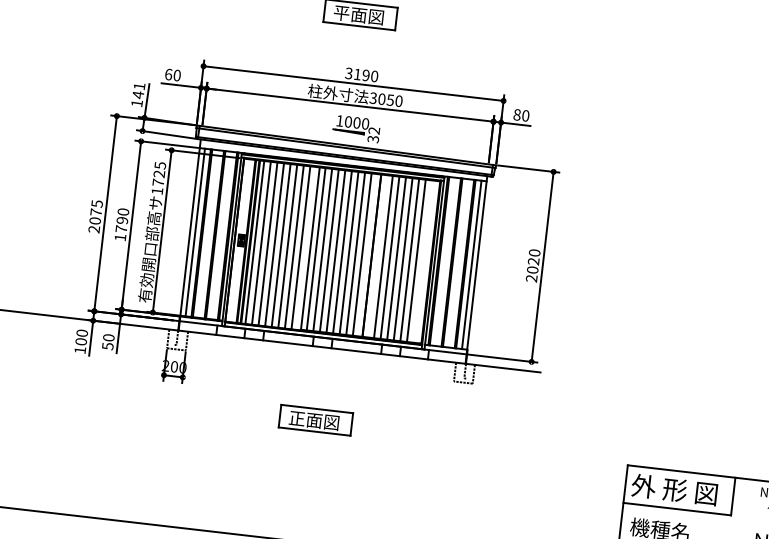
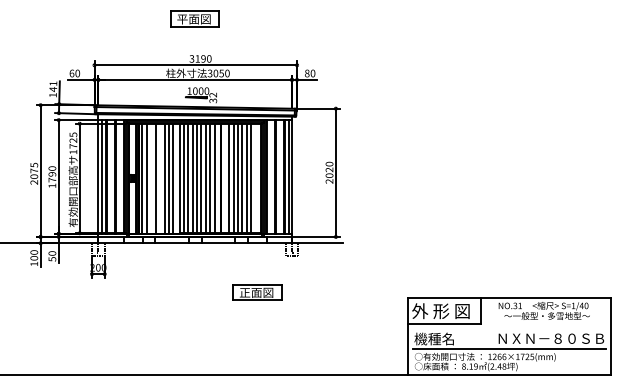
line: (268, 243) -> (151, 178), removed
line: (281, 245) -> (160, 178), removed
part: (315, 420) -> (257, 292), moved

